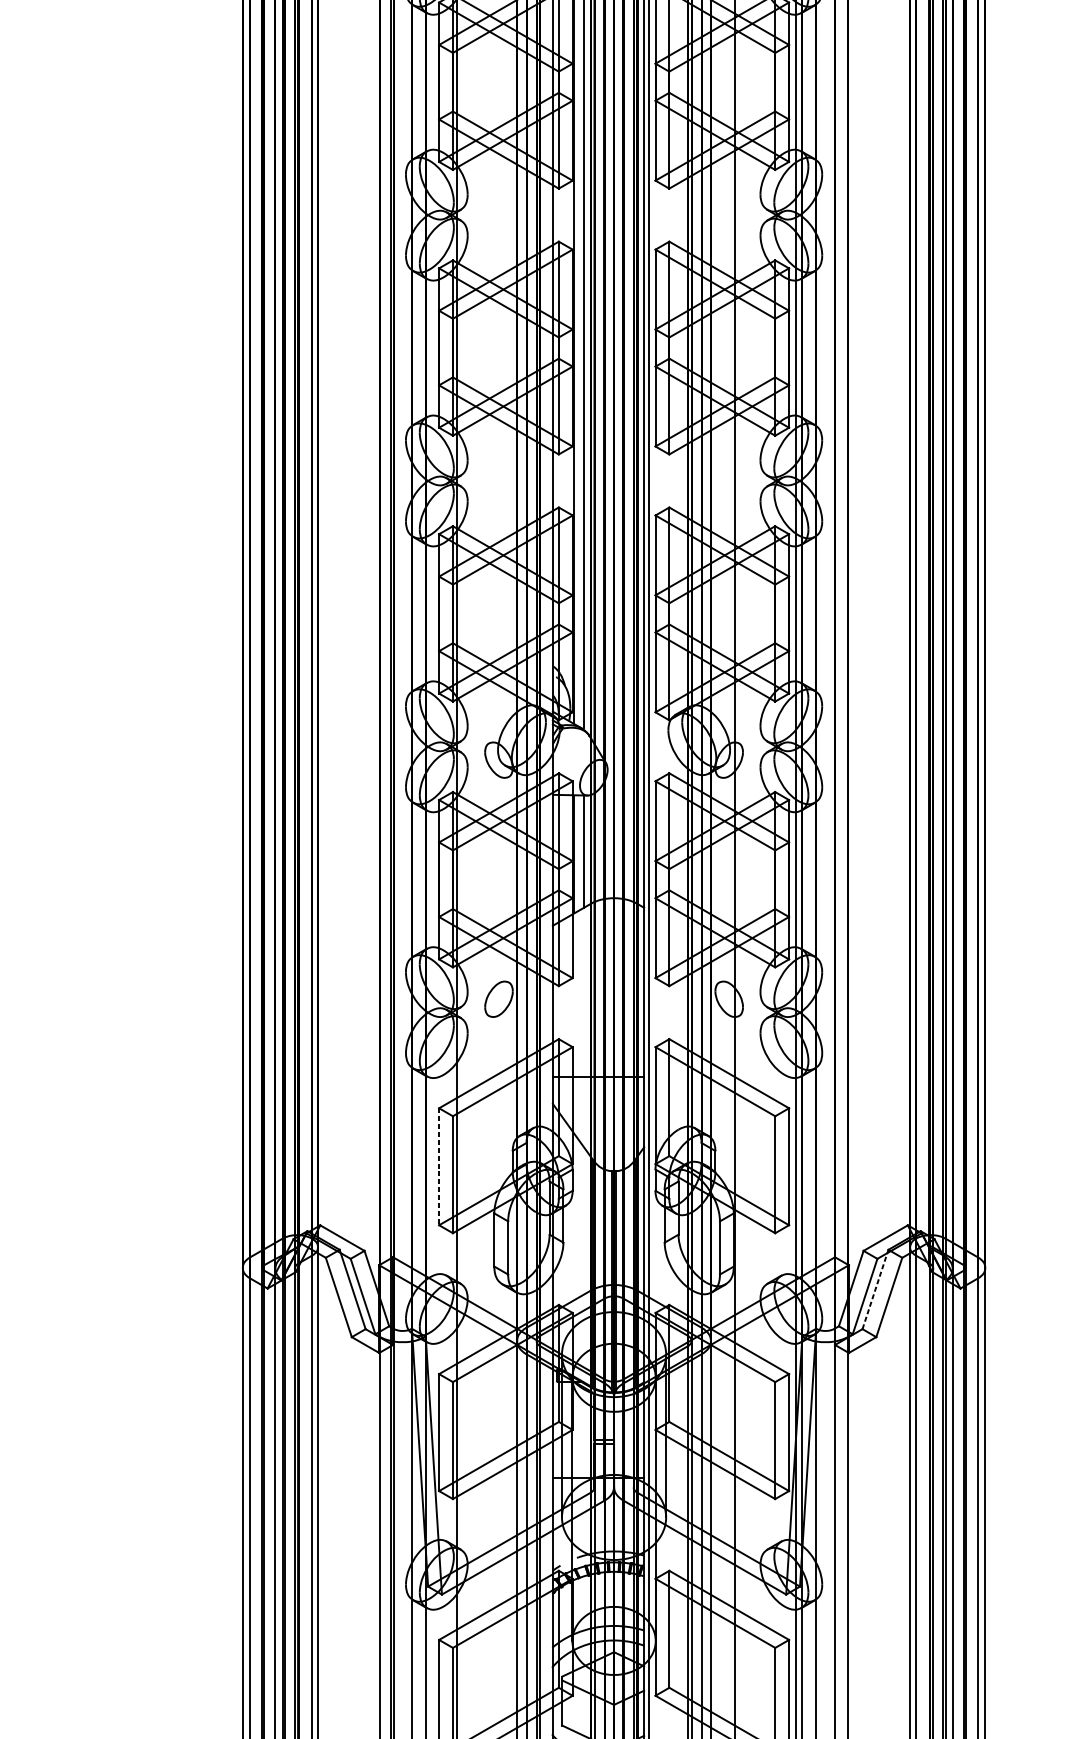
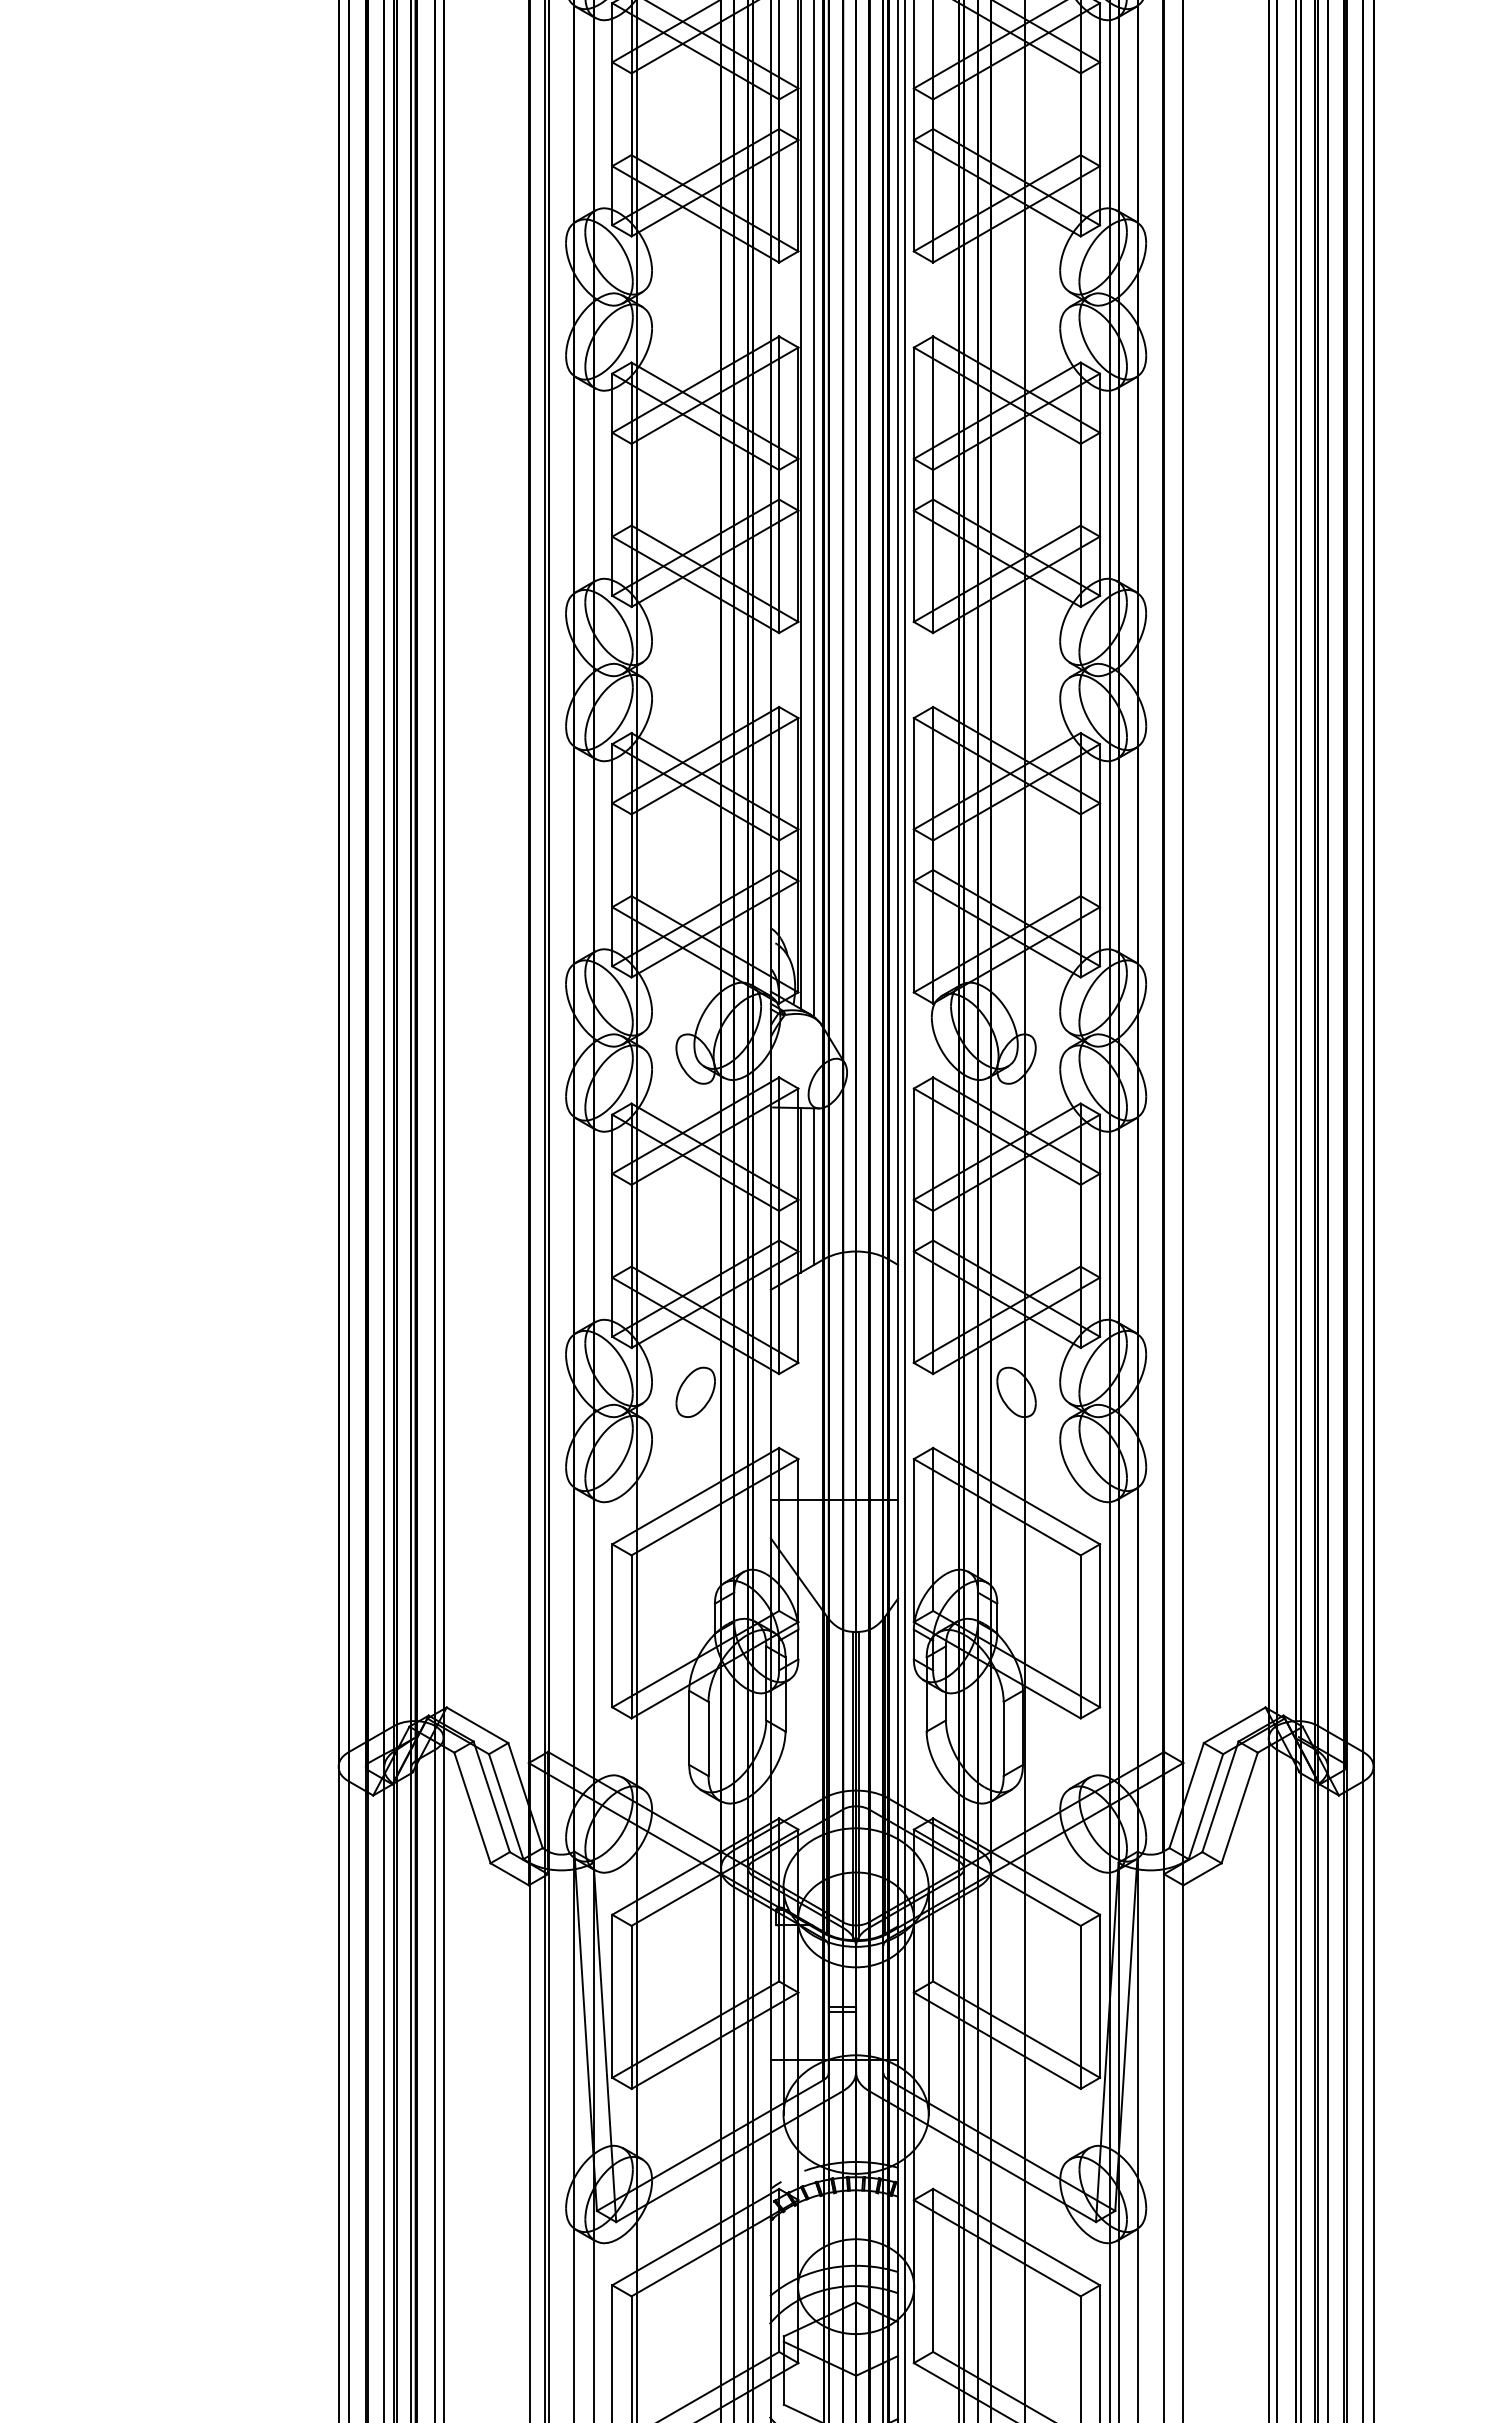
line: (439, 1166) -> (612, 1625), dashed -> solid
line: (875, 1289) -> (1220, 1796), dashed -> solid

